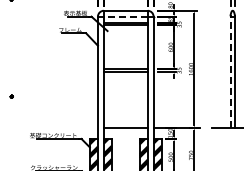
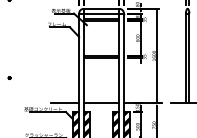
line: (125, 16) -> (101, 13), dashed -> solid
line: (230, 72) -> (185, 58), dashed -> solid
line: (80, 127) -> (65, 102), added

